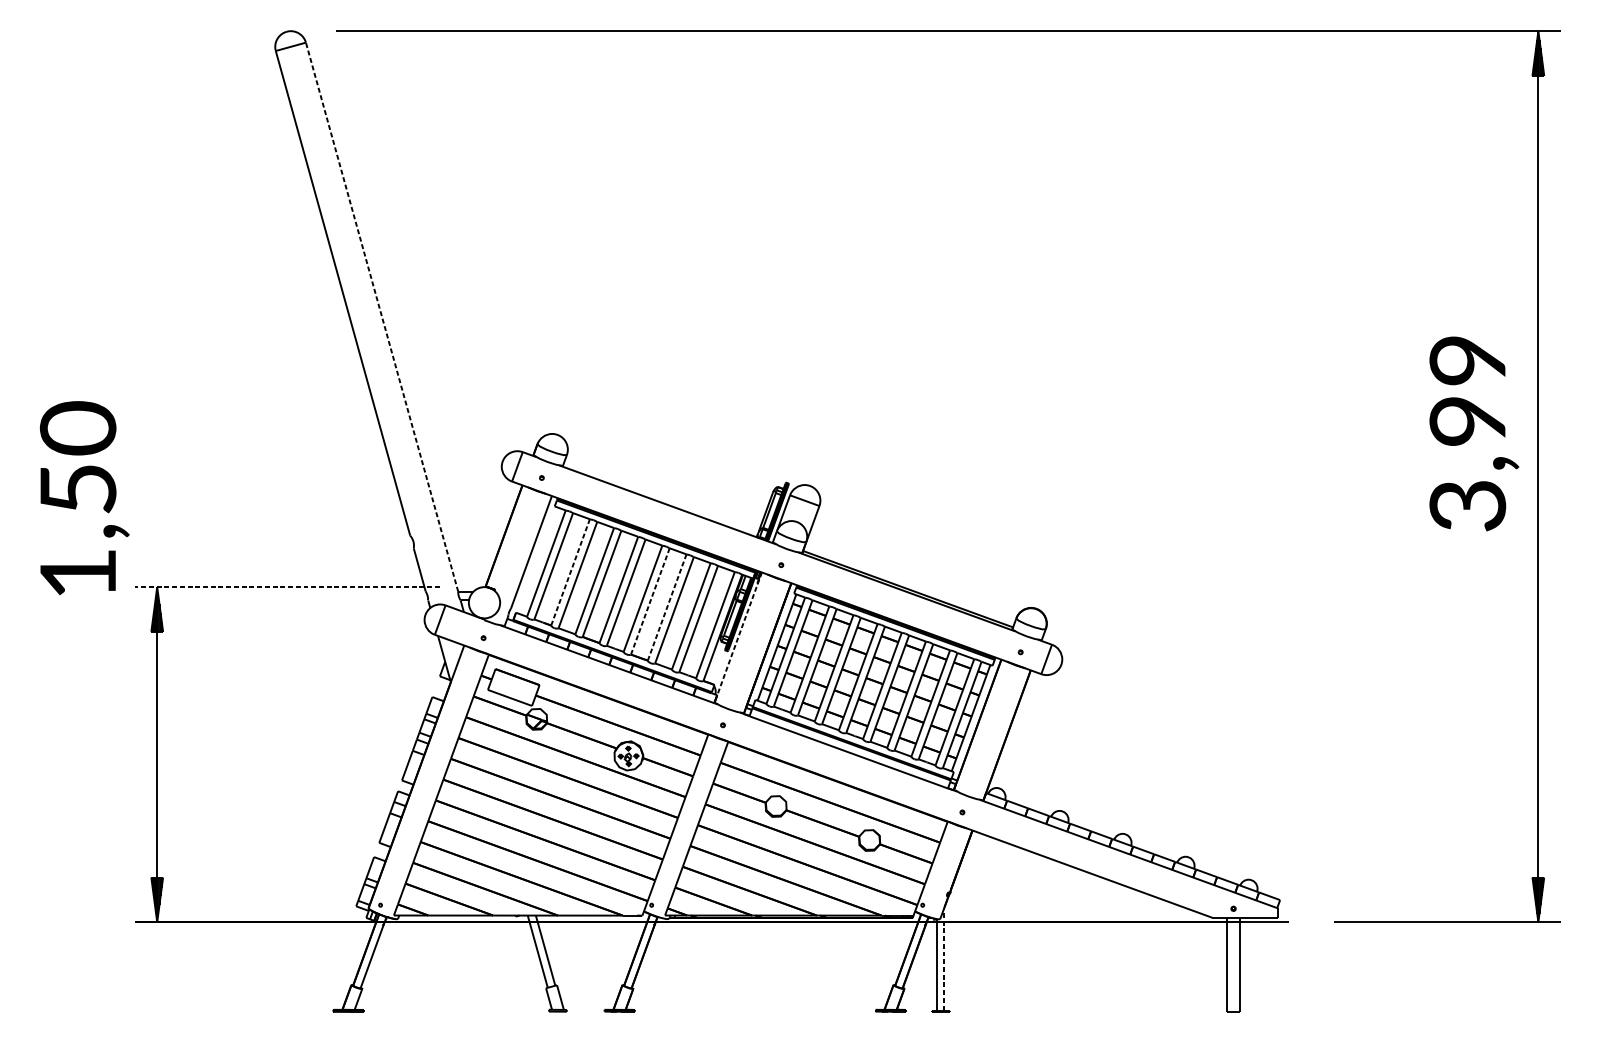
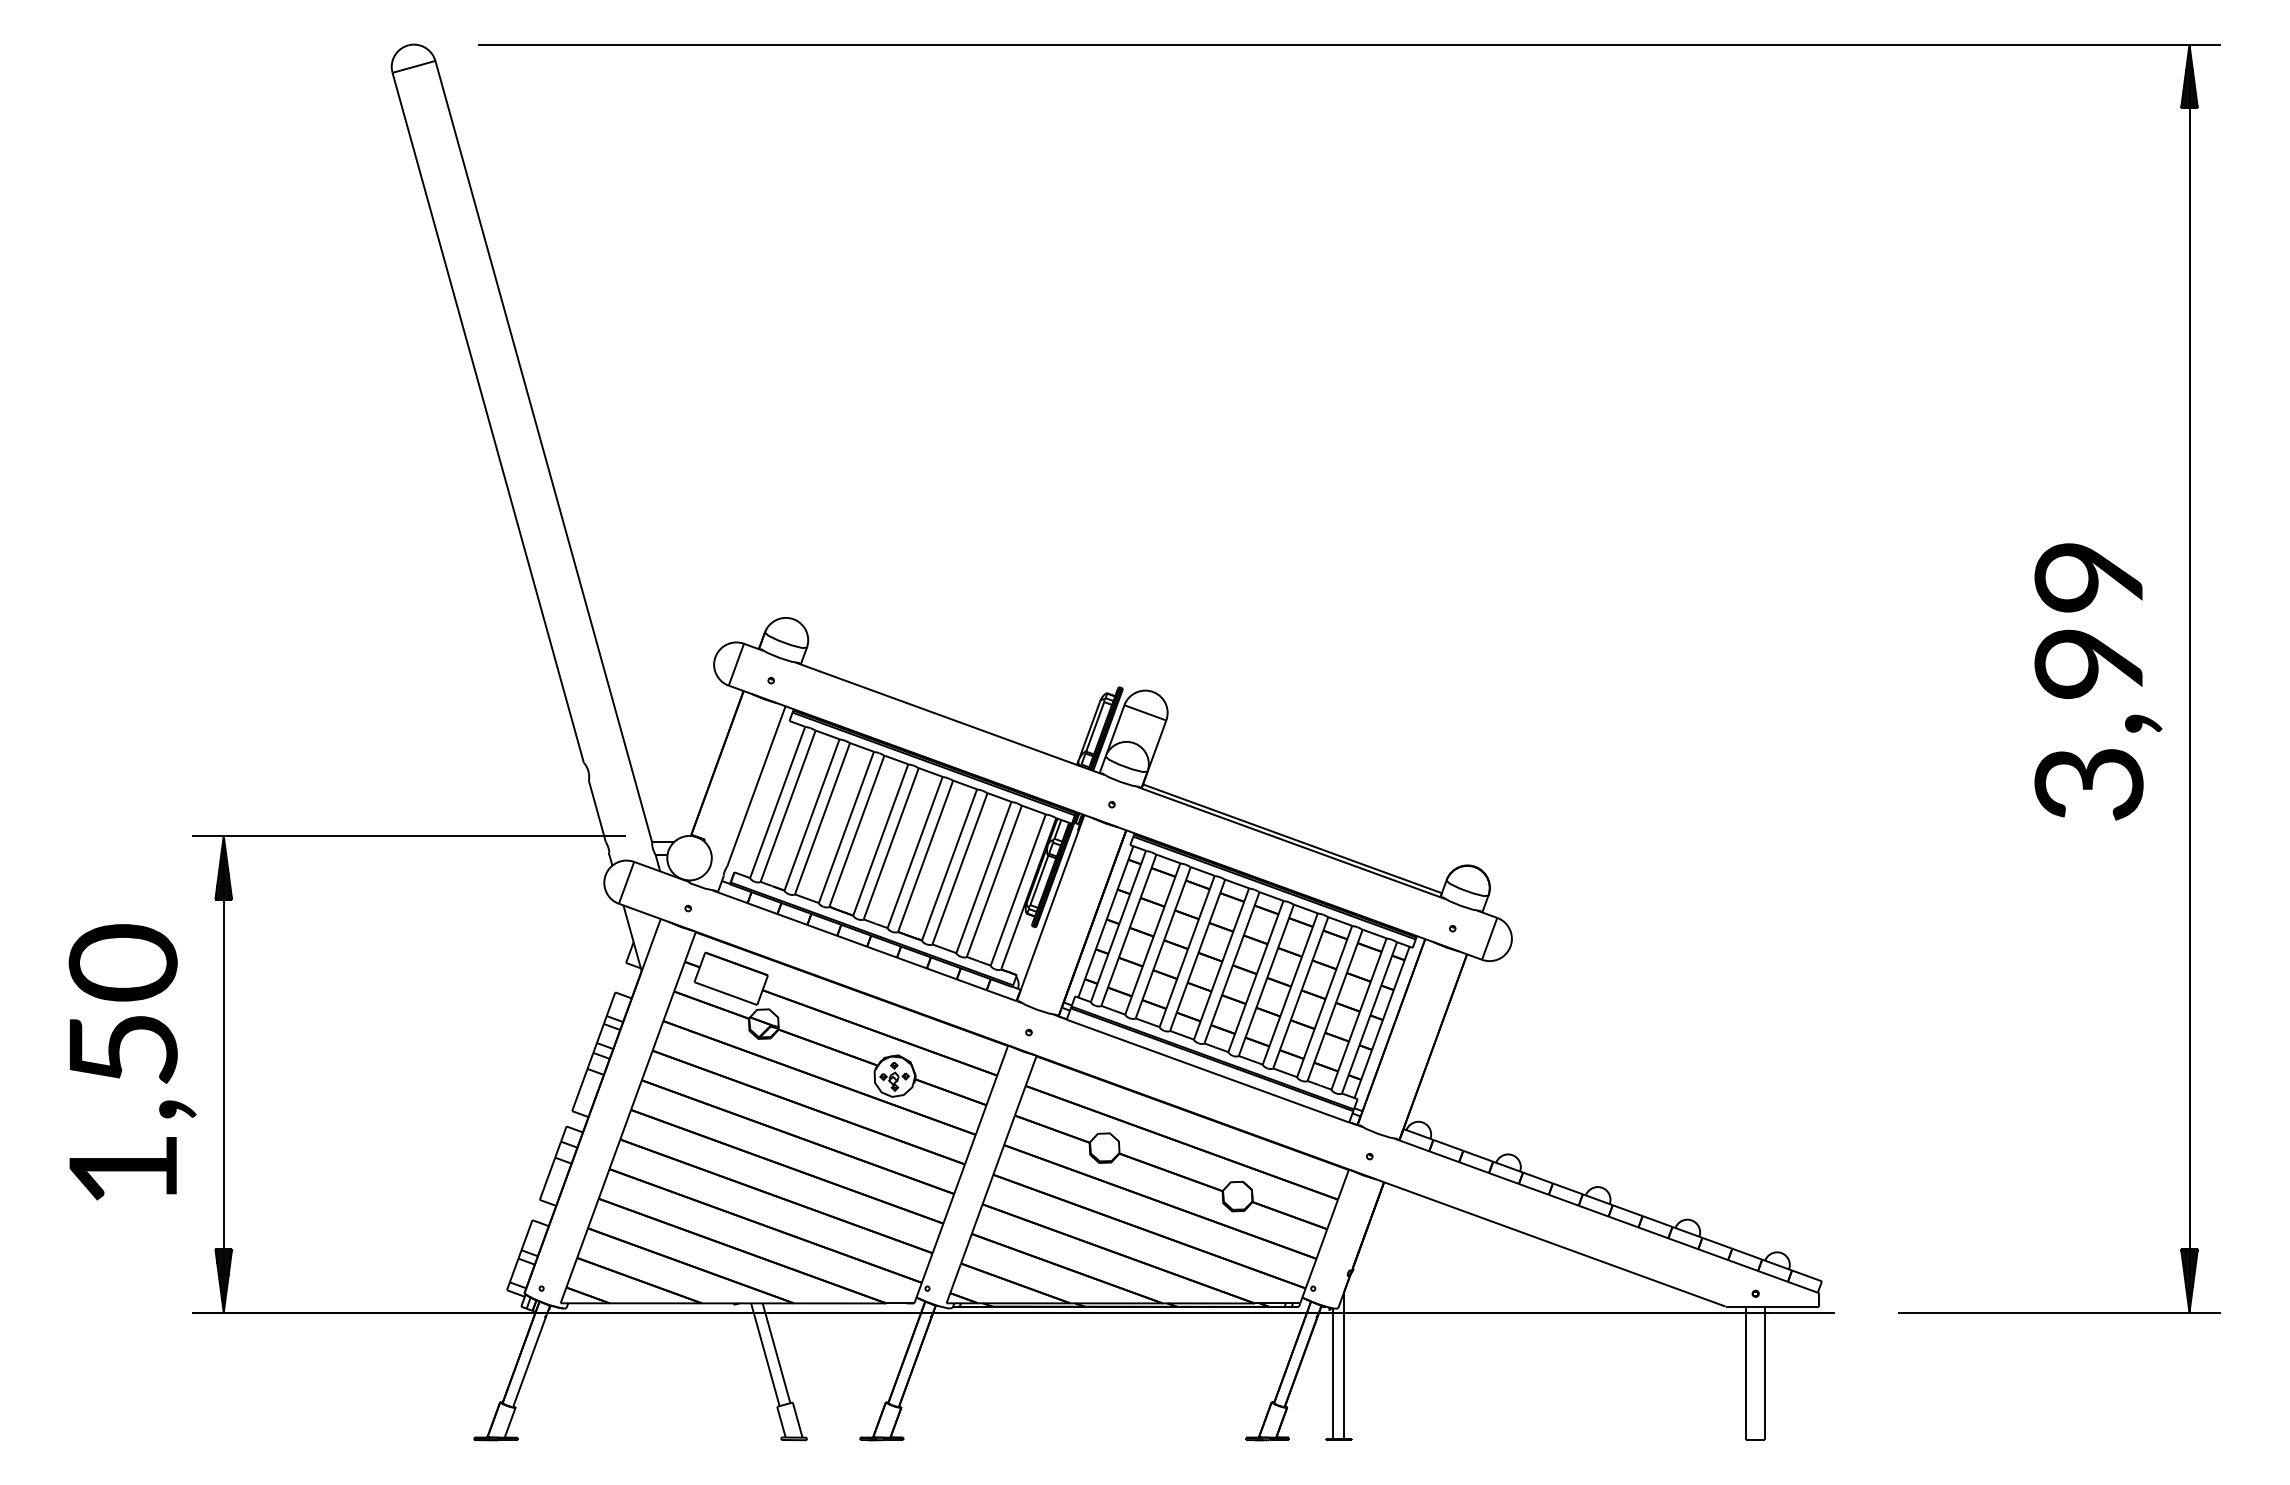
line: (381, 317) -> (543, 451), dashed -> solid
text: (1474, 433) -> (2098, 681), moved
text: (84, 498) -> (132, 1062), moved
line: (570, 572) -> (812, 814), dashed -> solid
line: (287, 586) -> (408, 835), dashed -> solid
line: (650, 601) -> (925, 856), dashed -> solid
line: (667, 607) -> (949, 865), dashed -> solid
line: (739, 633) -> (1052, 902), dashed -> solid
line: (944, 958) -> (1344, 1364), dashed -> solid

